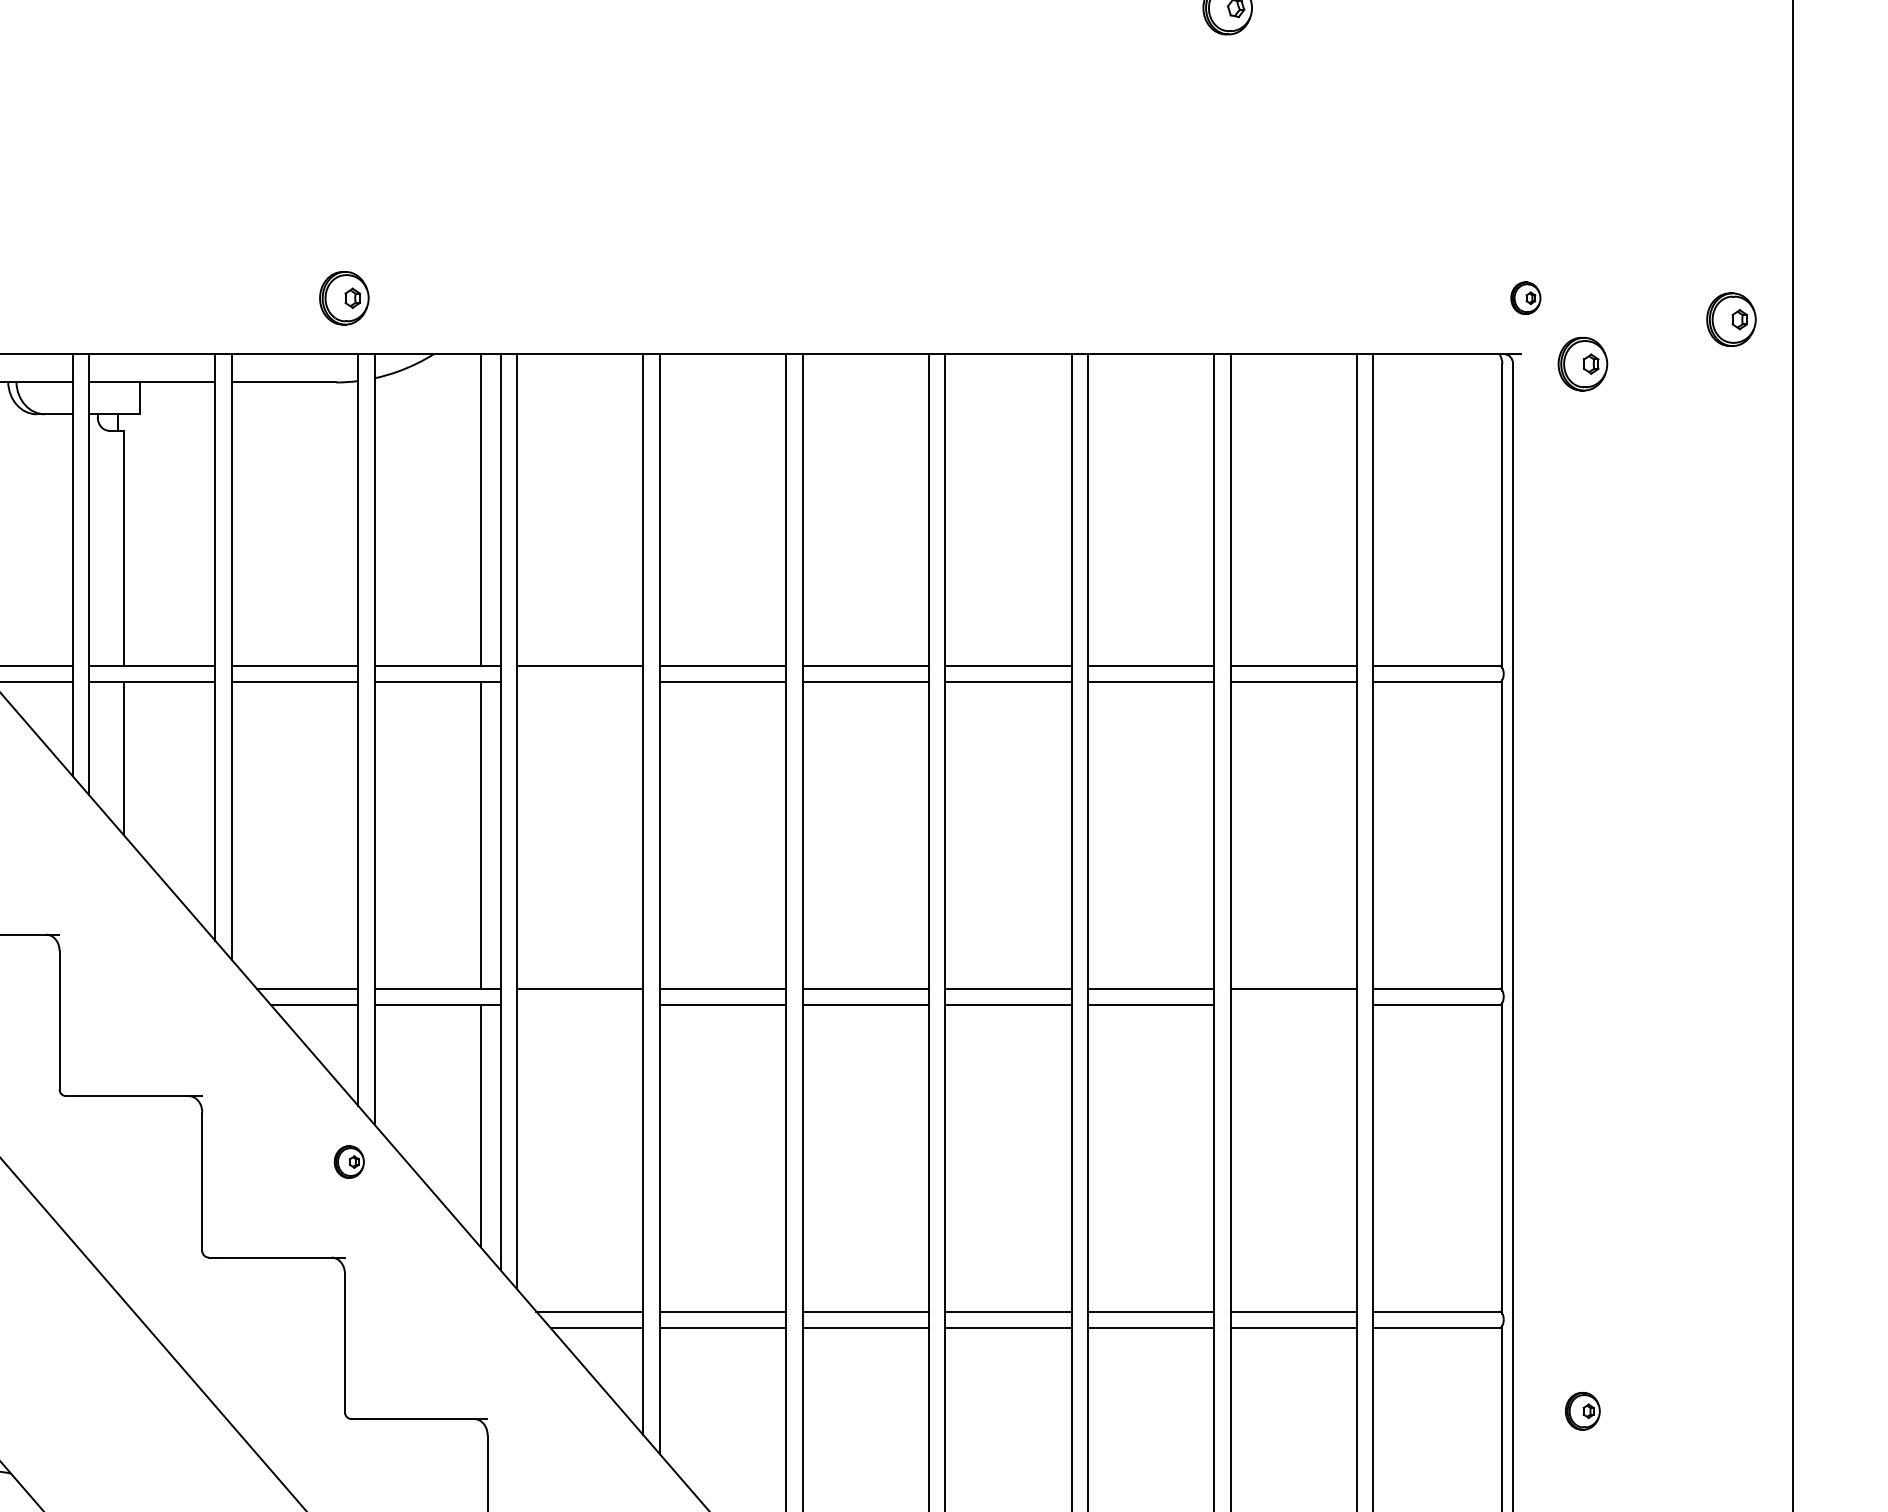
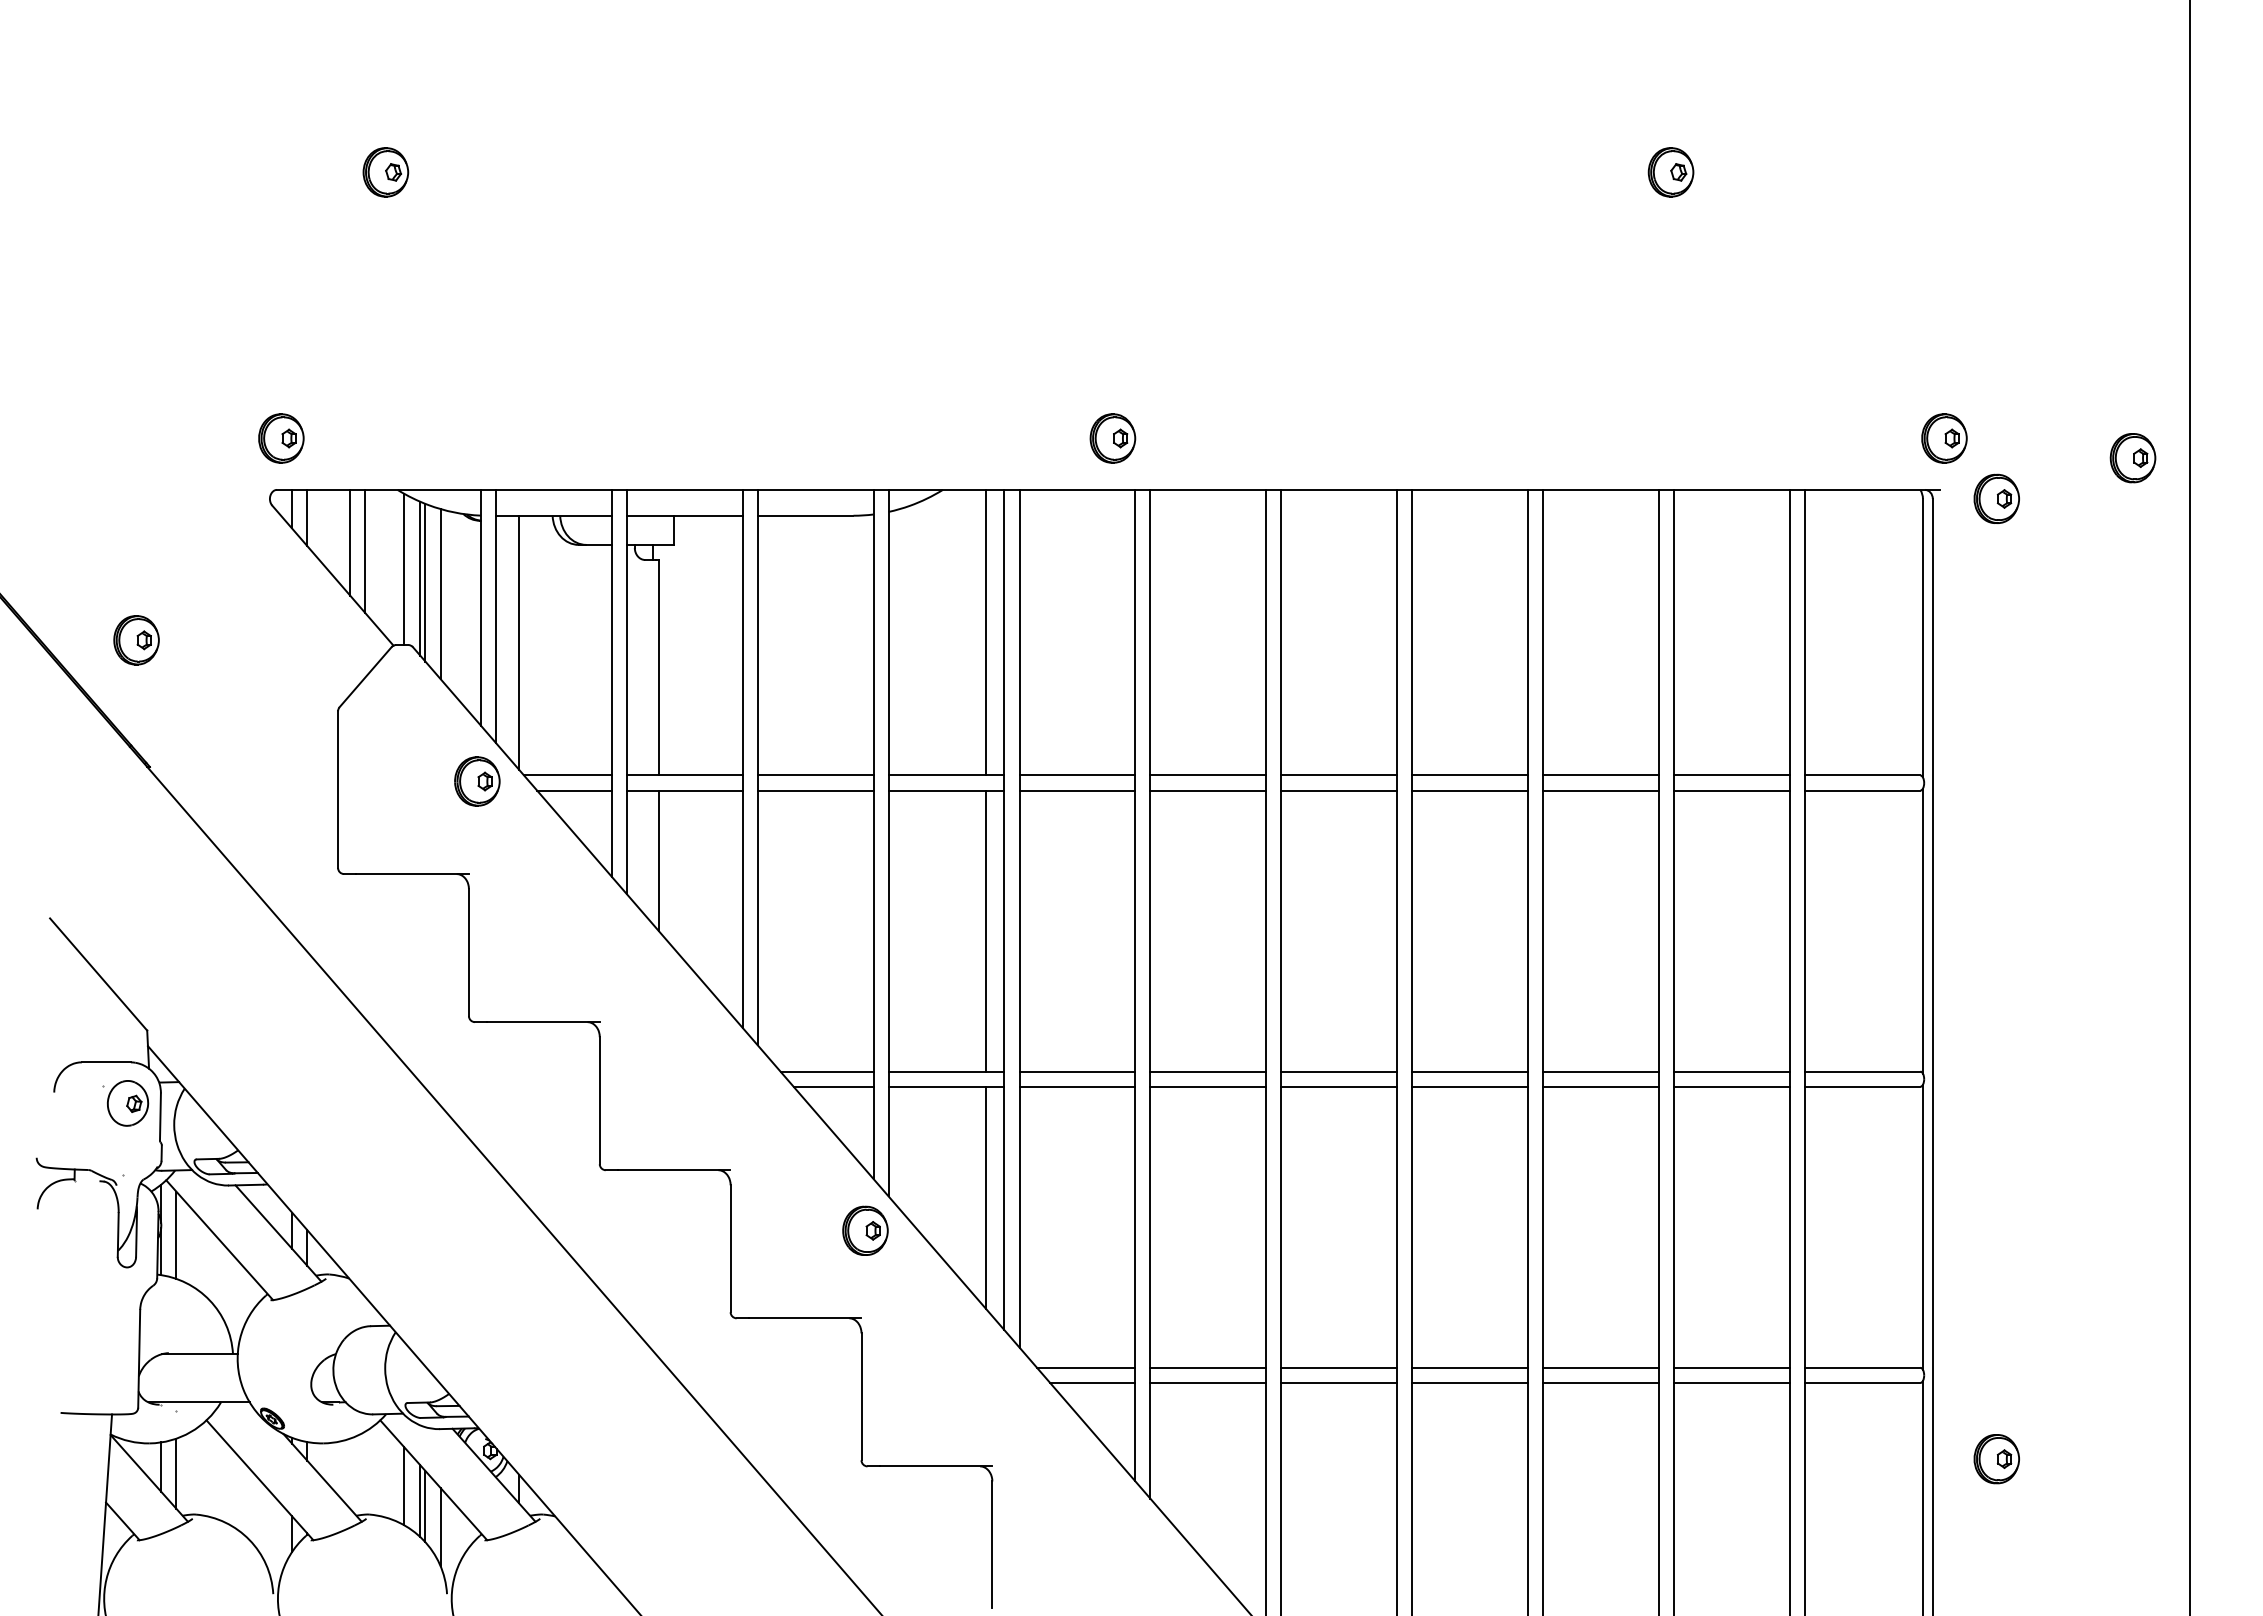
part: (343, 298) -> (1112, 438), moved
part: (1525, 298) -> (1944, 438), size x1.67
line: (580, 682) -> (1077, 790), added
line: (580, 1004) -> (1077, 1086), added
line: (1293, 1004) -> (1731, 1086), added
part: (349, 1161) -> (865, 1230), size x1.67
part: (1582, 1411) -> (1996, 1459), size x1.43

